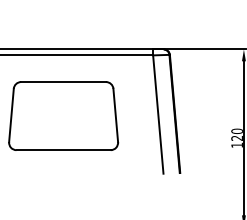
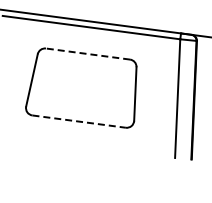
line: (63, 82) -> (87, 54), solid -> dashed
line: (64, 150) -> (79, 122), solid -> dashed

